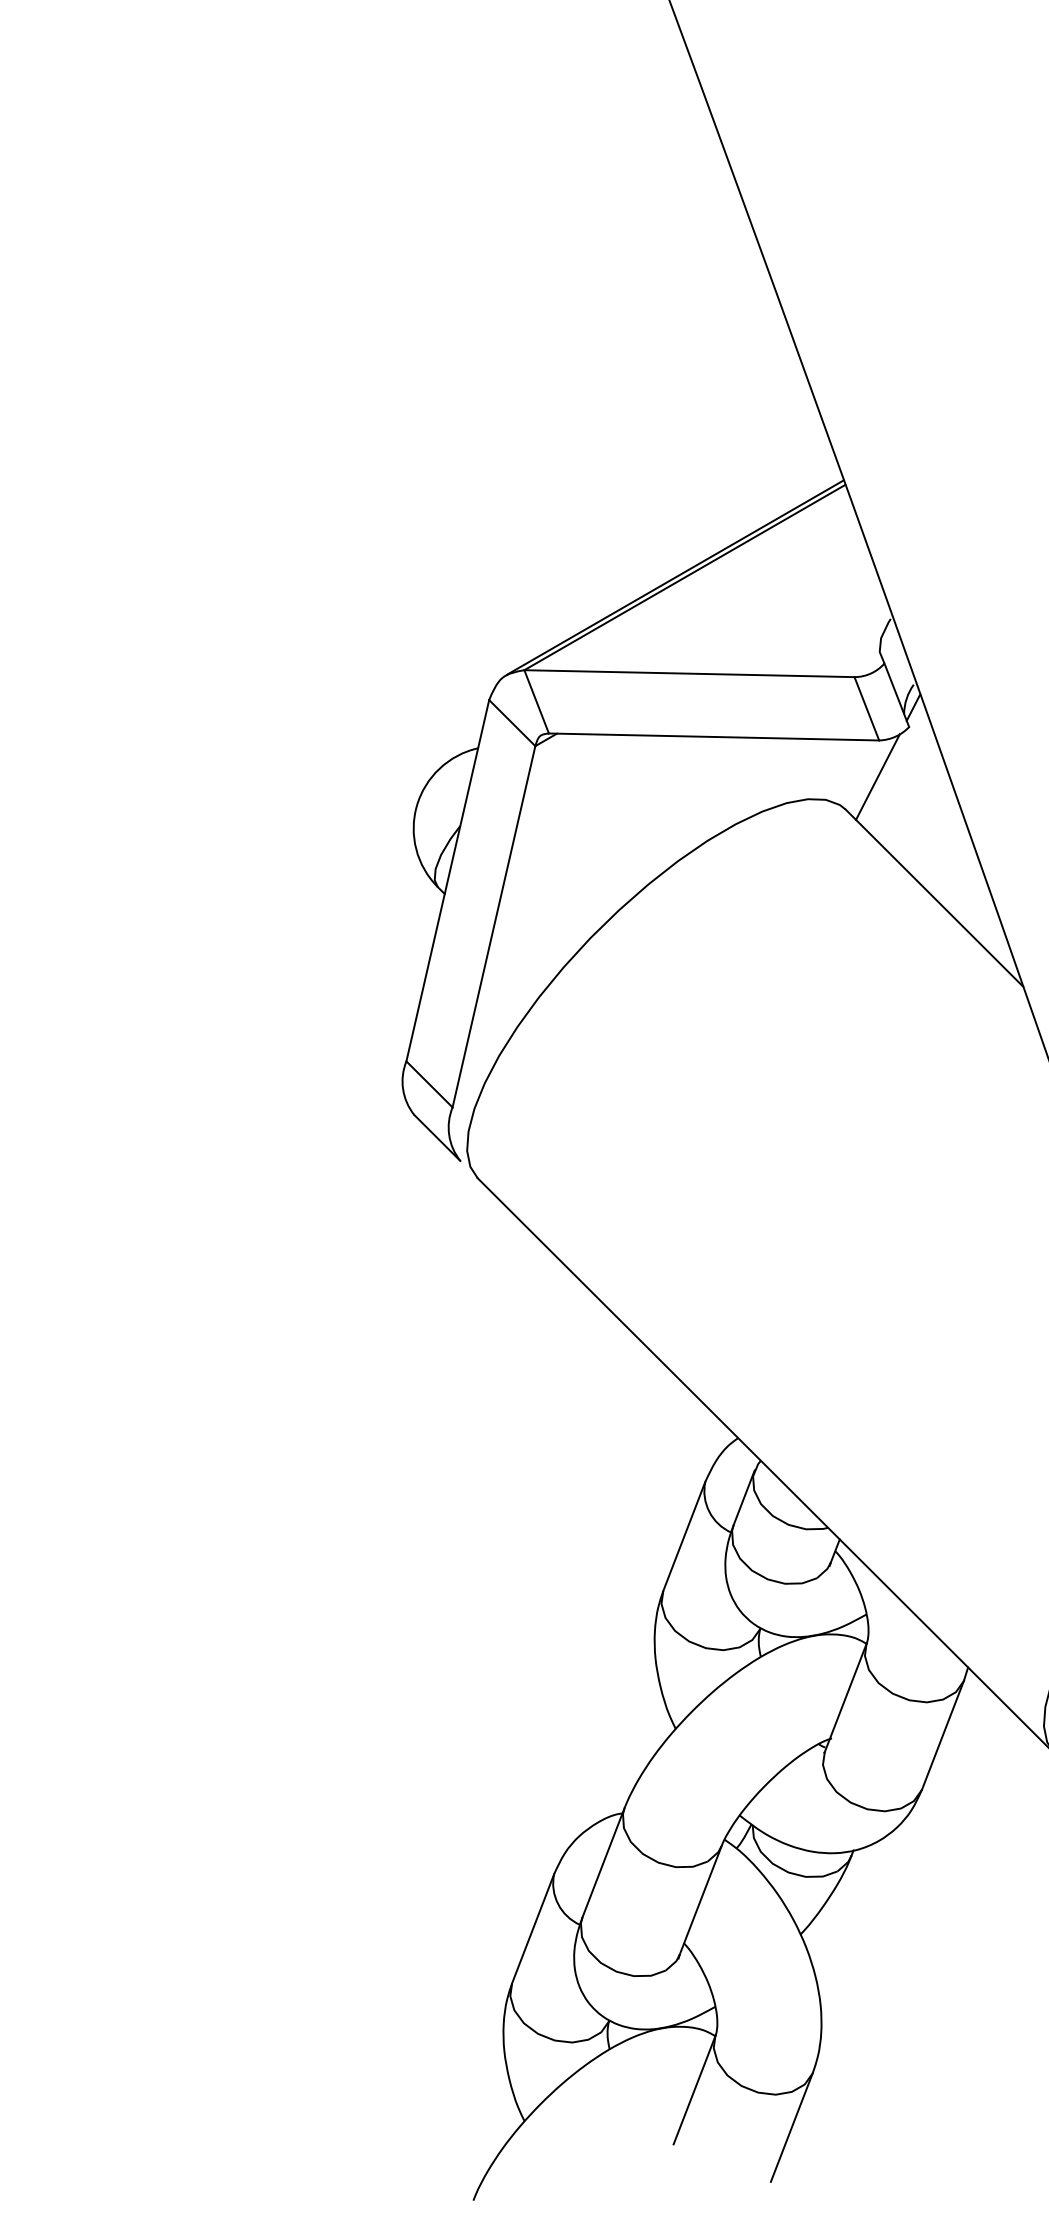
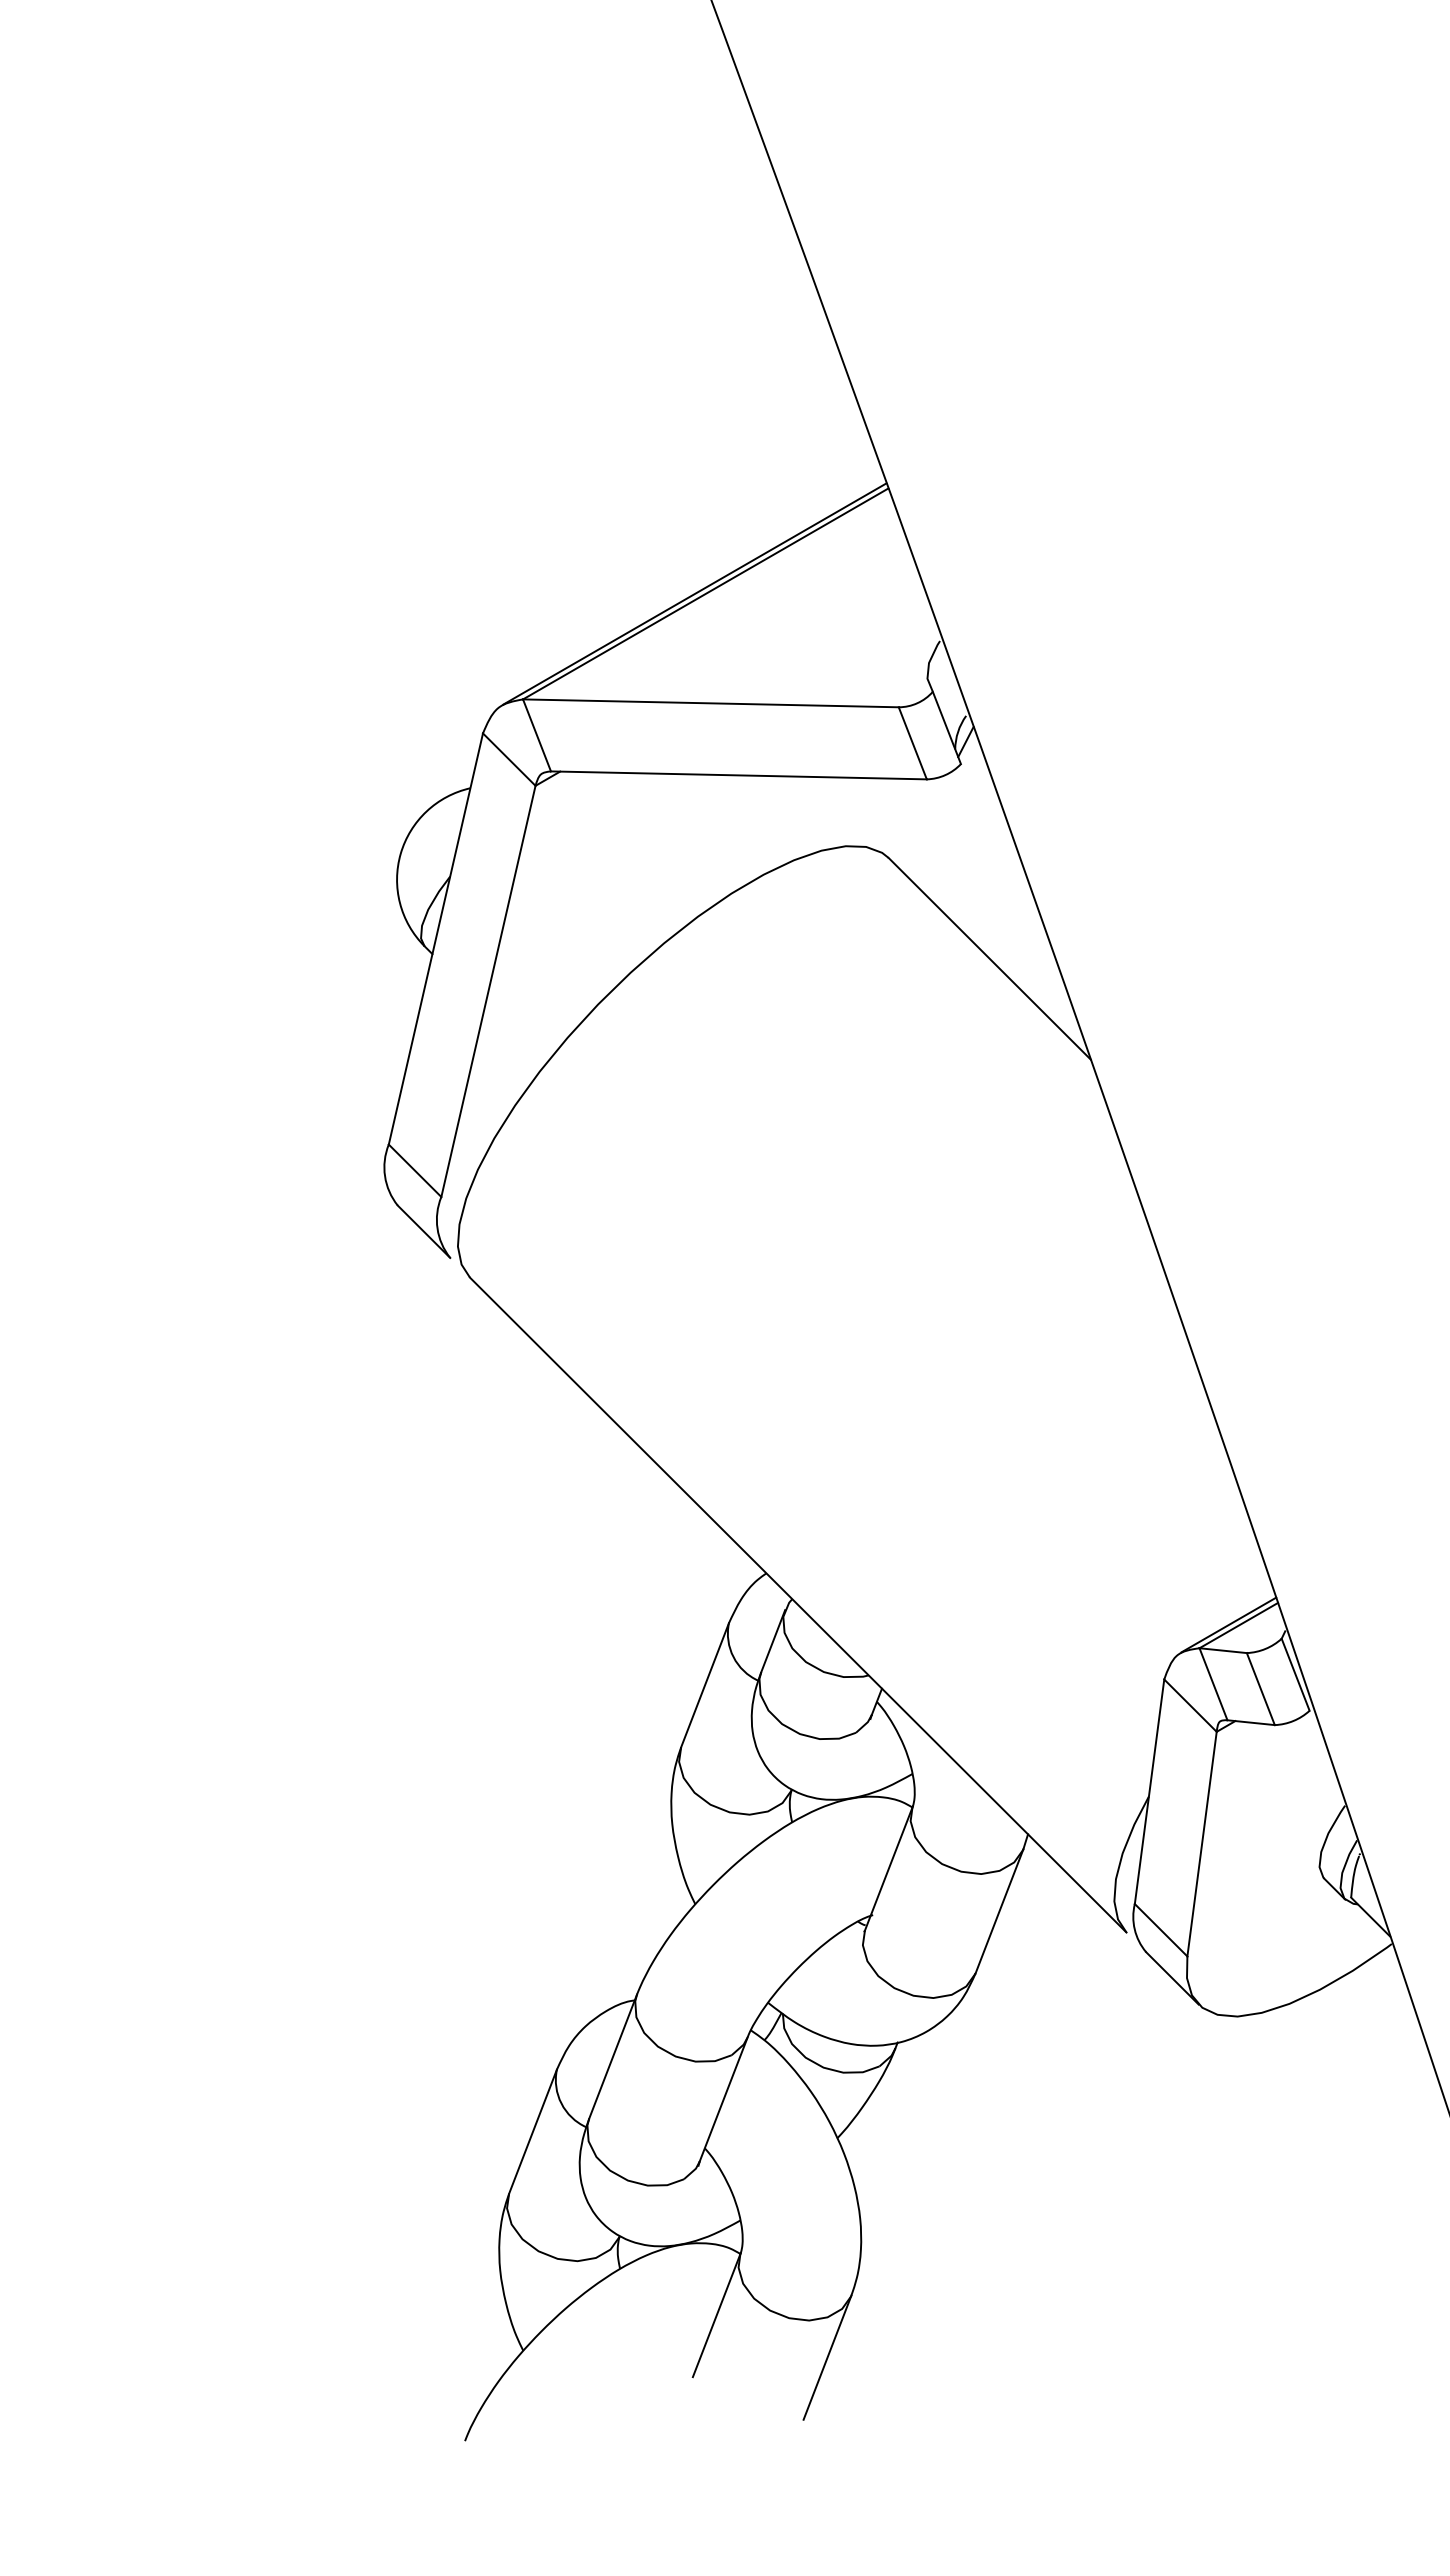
line: (878, 776) -> (925, 820), removed

